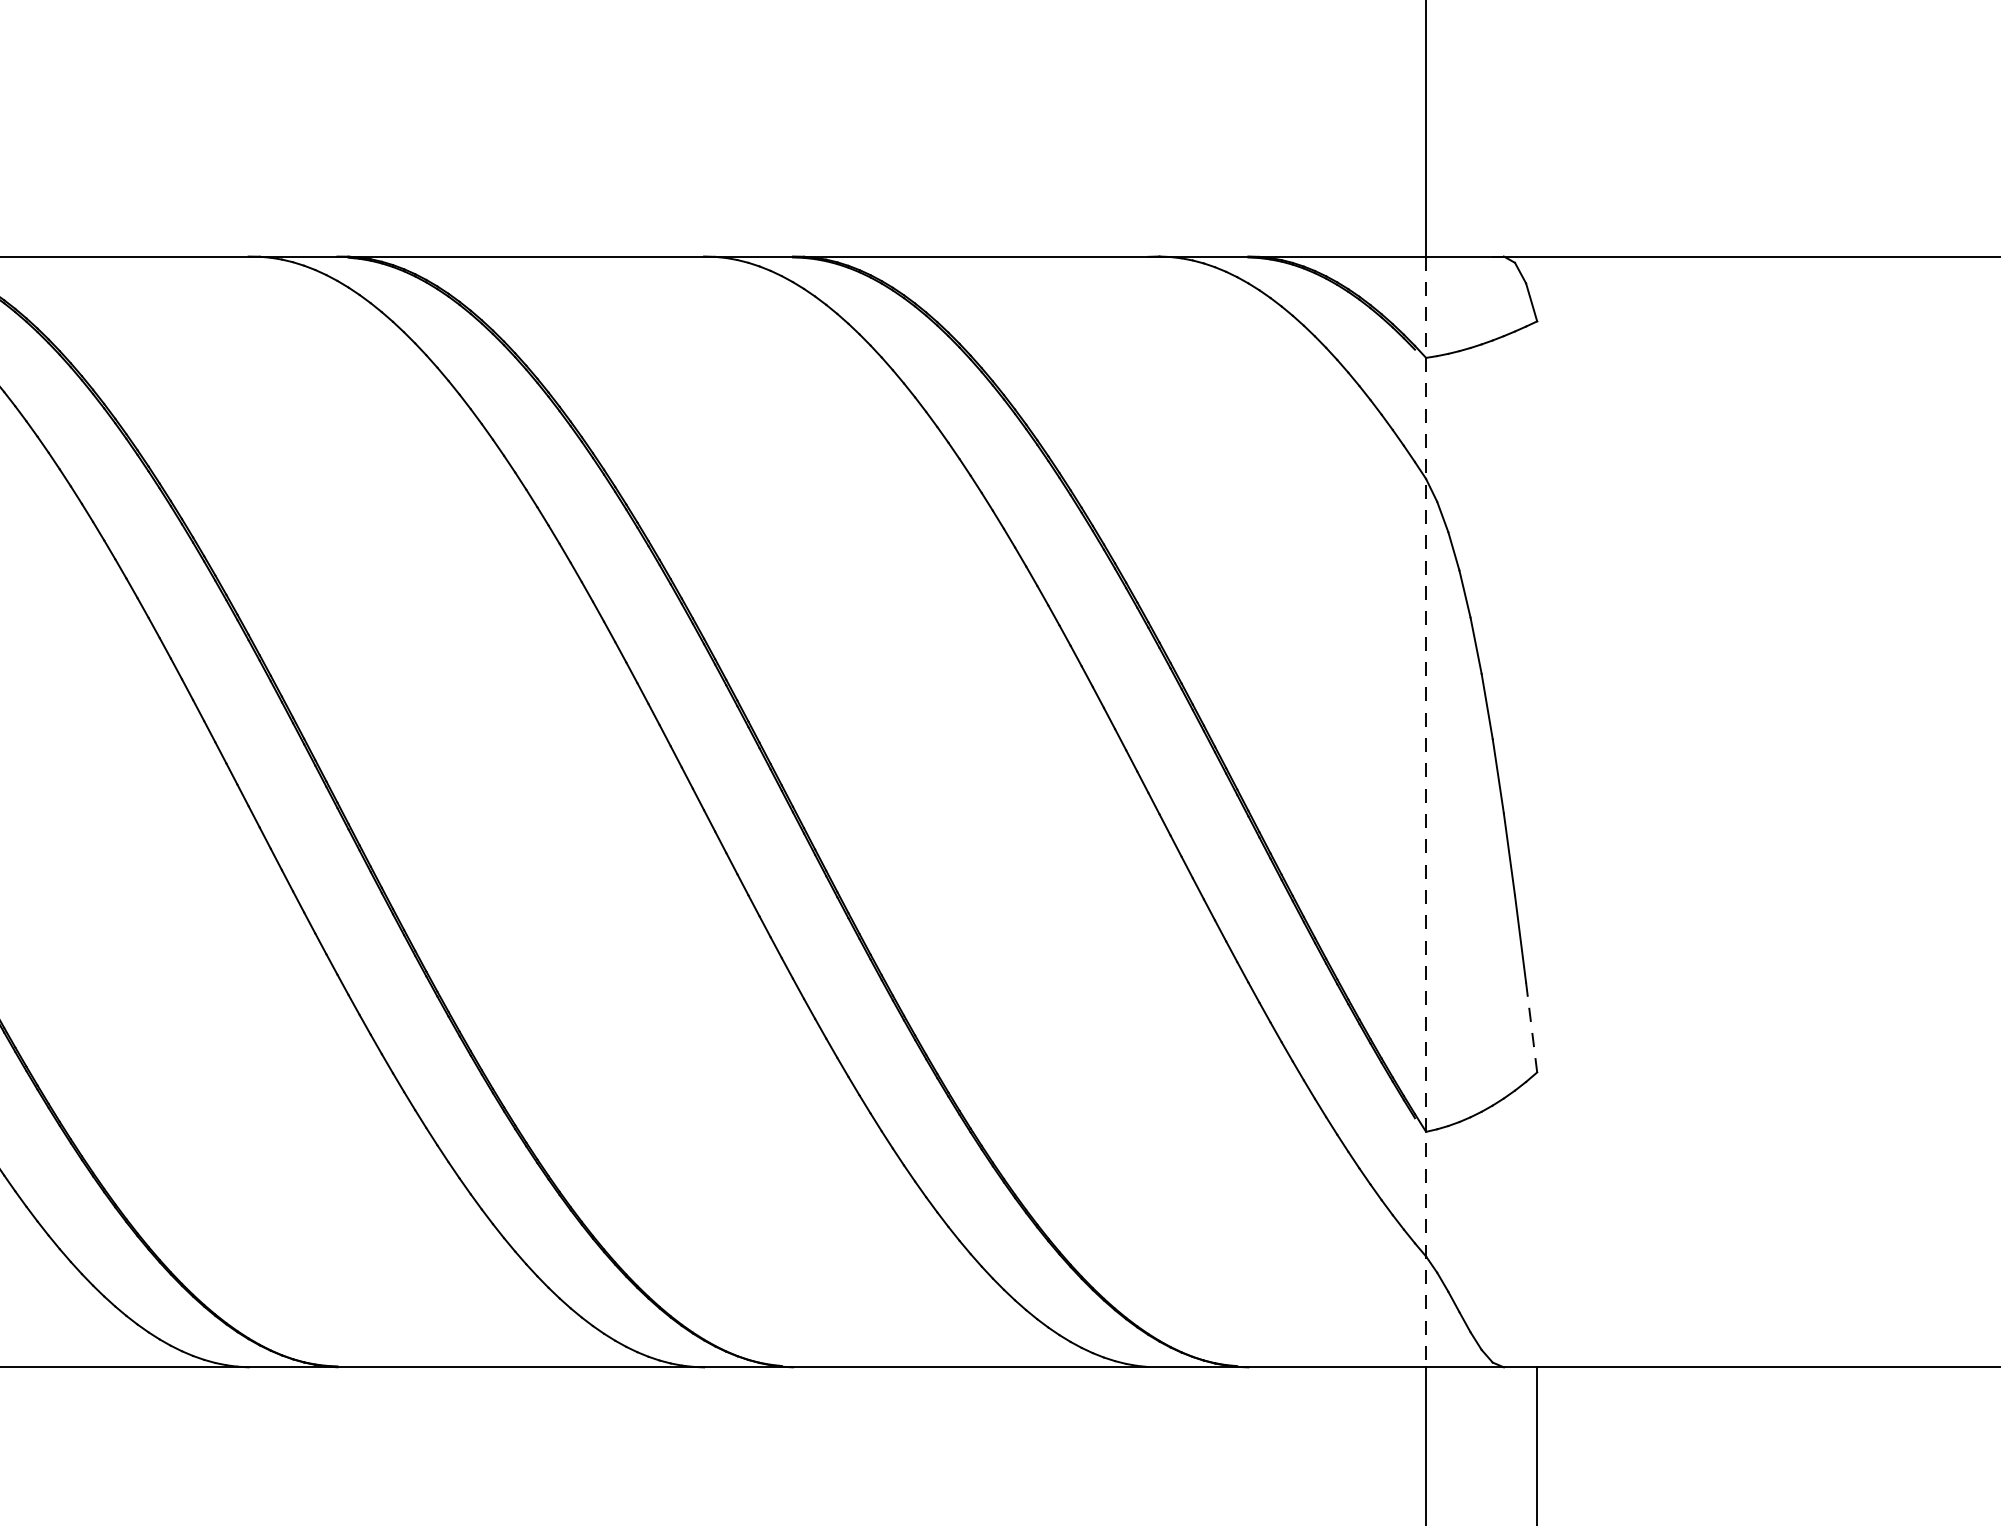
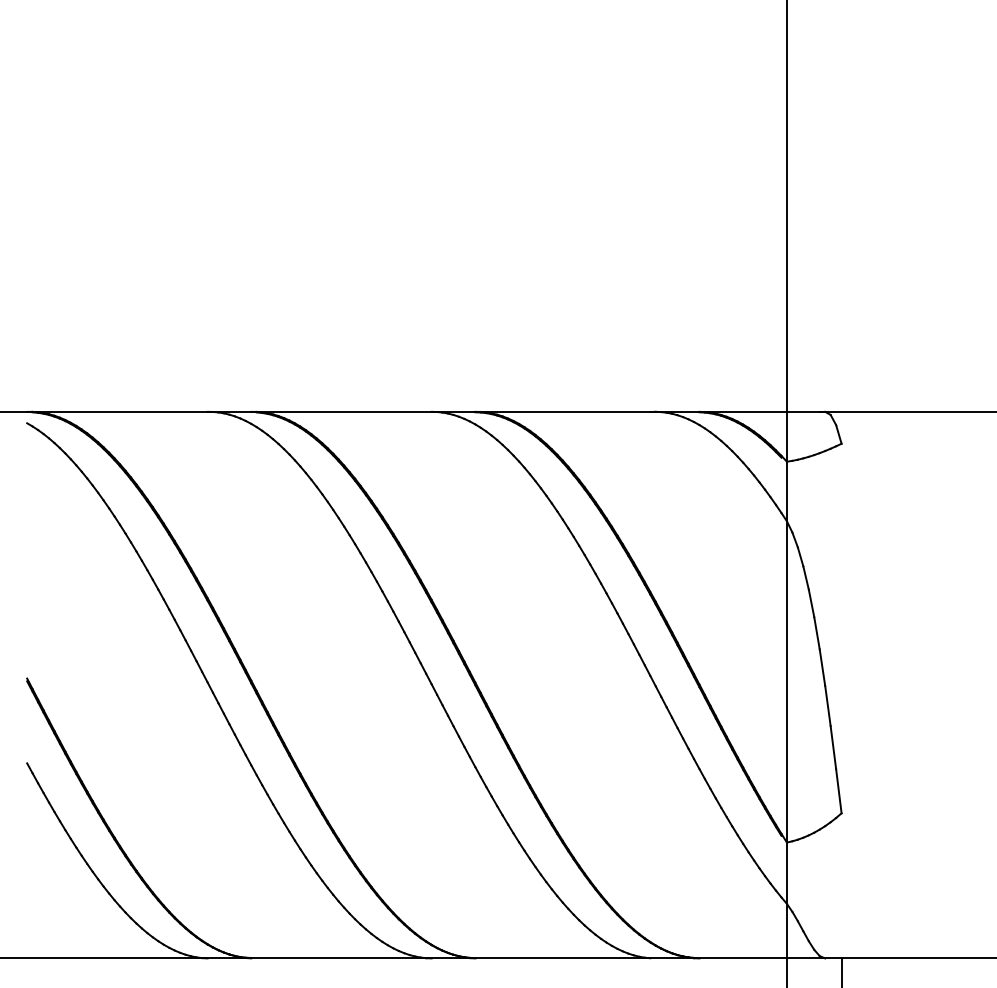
line: (1425, 812) -> (786, 685), dashed -> solid
line: (1530, 1028) -> (838, 791), dashed -> solid

